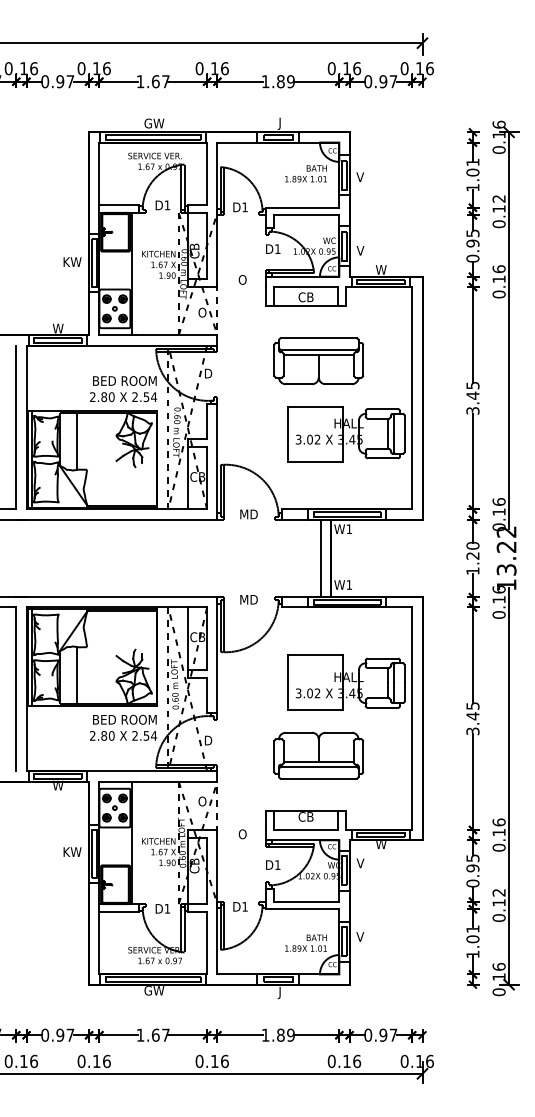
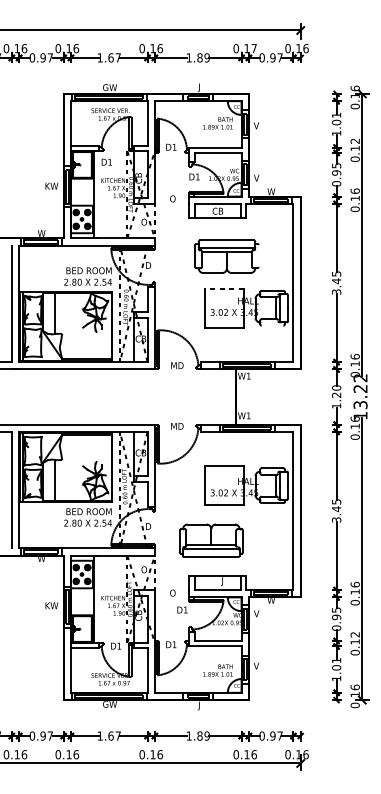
text: (357, 68) -> (254, 48), 0.16 -> 0.17
text: (162, 205) -> (106, 162), moved
line: (363, 360) -> (258, 256), removed
line: (314, 407) -> (223, 289), solid -> dashed
line: (382, 458) -> (272, 325), removed
line: (320, 558) -> (228, 397), removed
part: (318, 755) -> (211, 540), moved
text: (305, 818) -> (217, 581), CB -> J
text: (273, 864) -> (182, 609), moved

